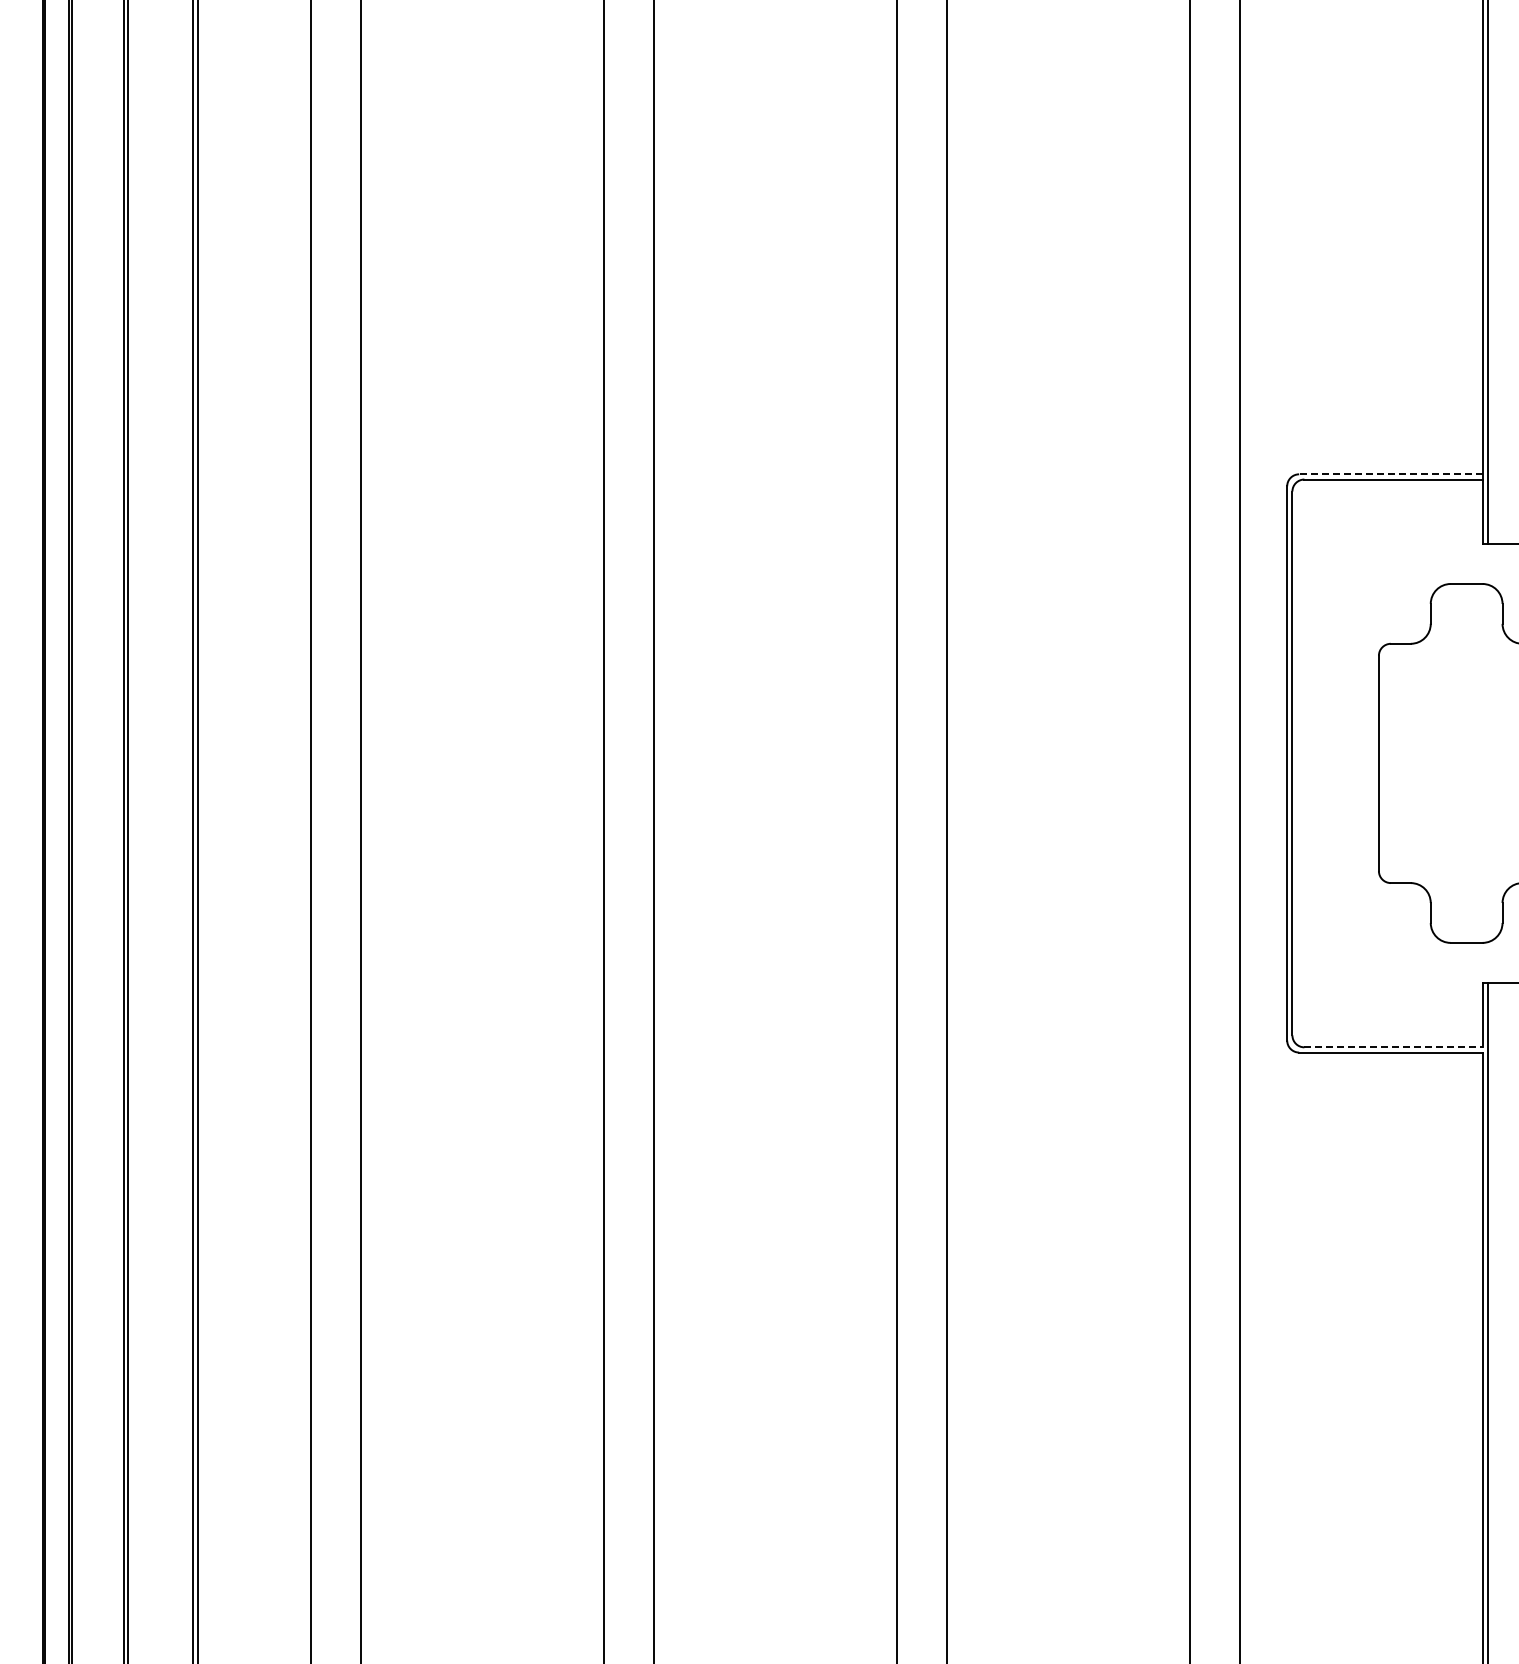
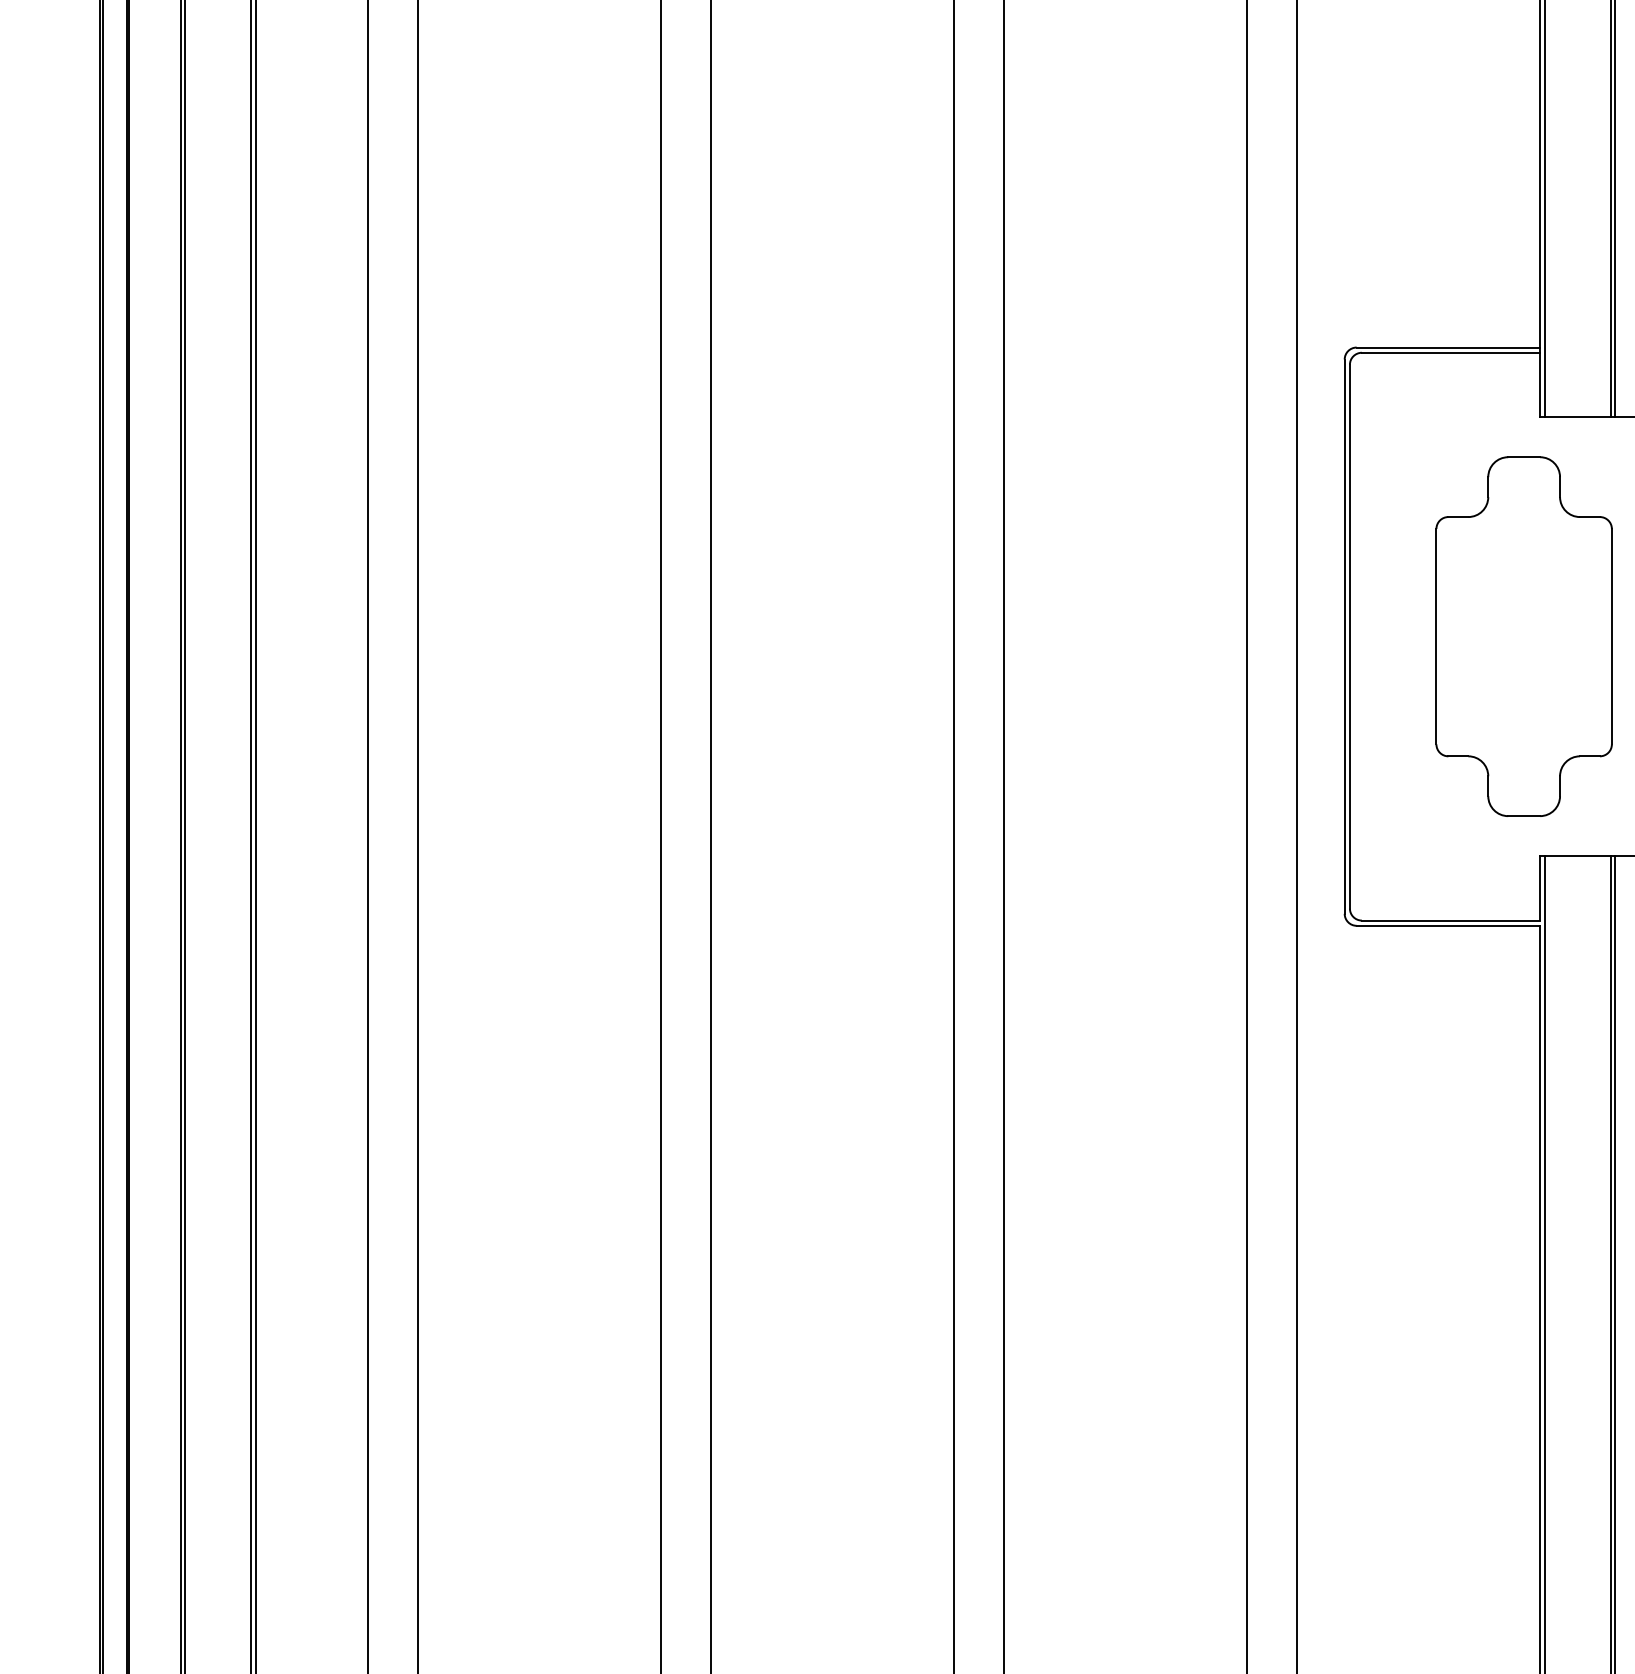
line: (1390, 474) -> (1448, 347), dashed -> solid
line: (1393, 1047) -> (1451, 920), dashed -> solid

